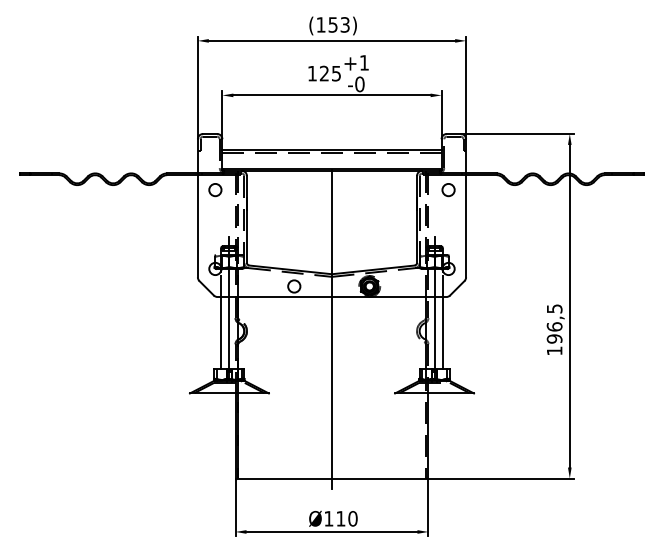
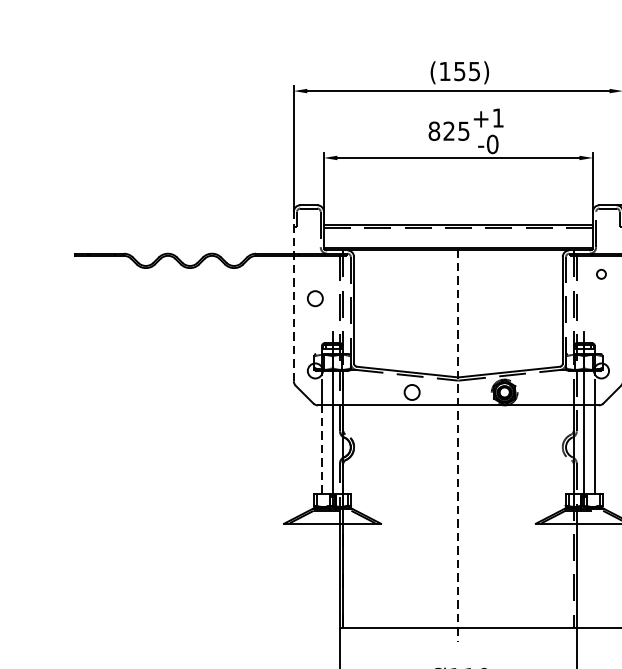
text: (345, 24) -> (475, 70), 153 -> 155
text: (312, 73) -> (434, 131), 125 -> 825
circle: (215, 190) -> (315, 299), moved
circle: (448, 190) -> (601, 274), size x0.6
line: (197, 207) -> (293, 295), solid -> dashed
line: (332, 329) -> (459, 445), solid -> dashed
line: (220, 332) -> (321, 448), solid -> dashed

